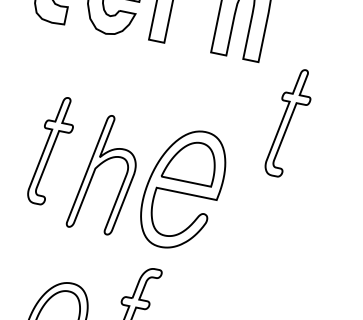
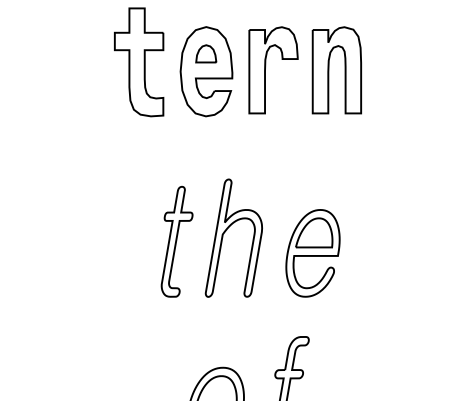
part: (289, 122) -> (403, 166), removed
part: (99, 166) -> (226, 231), moved
part: (182, 189) -> (312, 253), size x0.71

